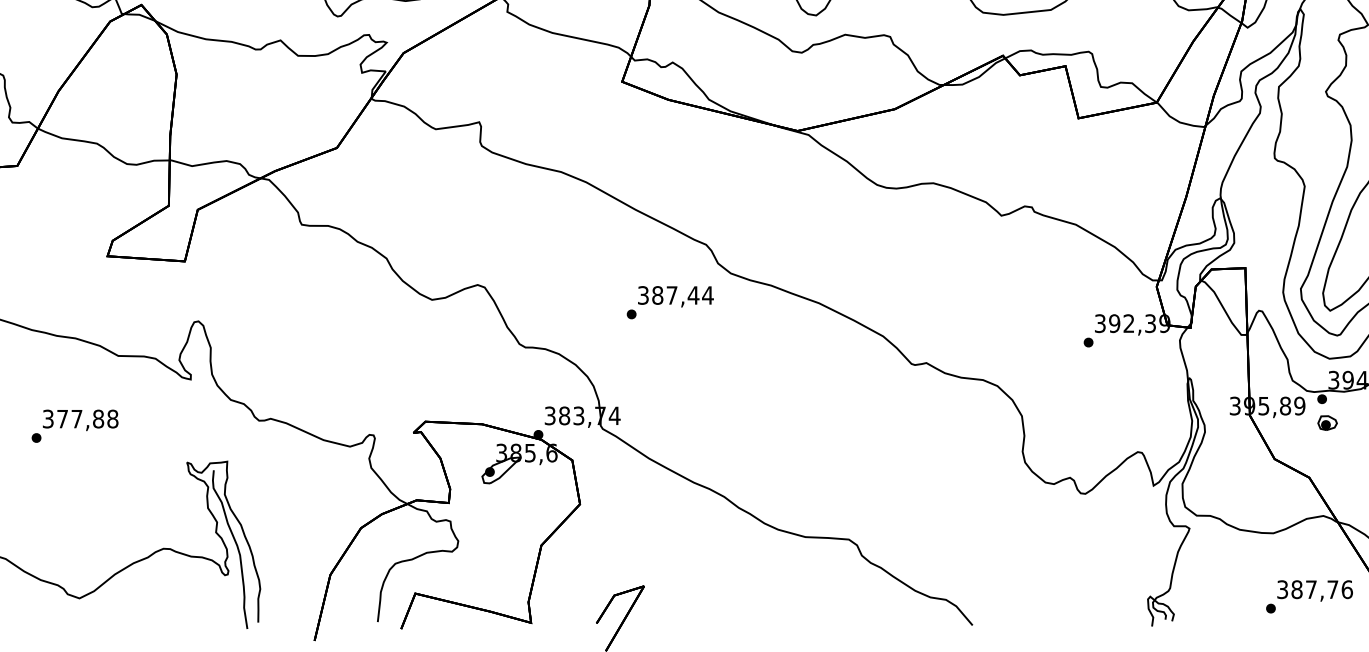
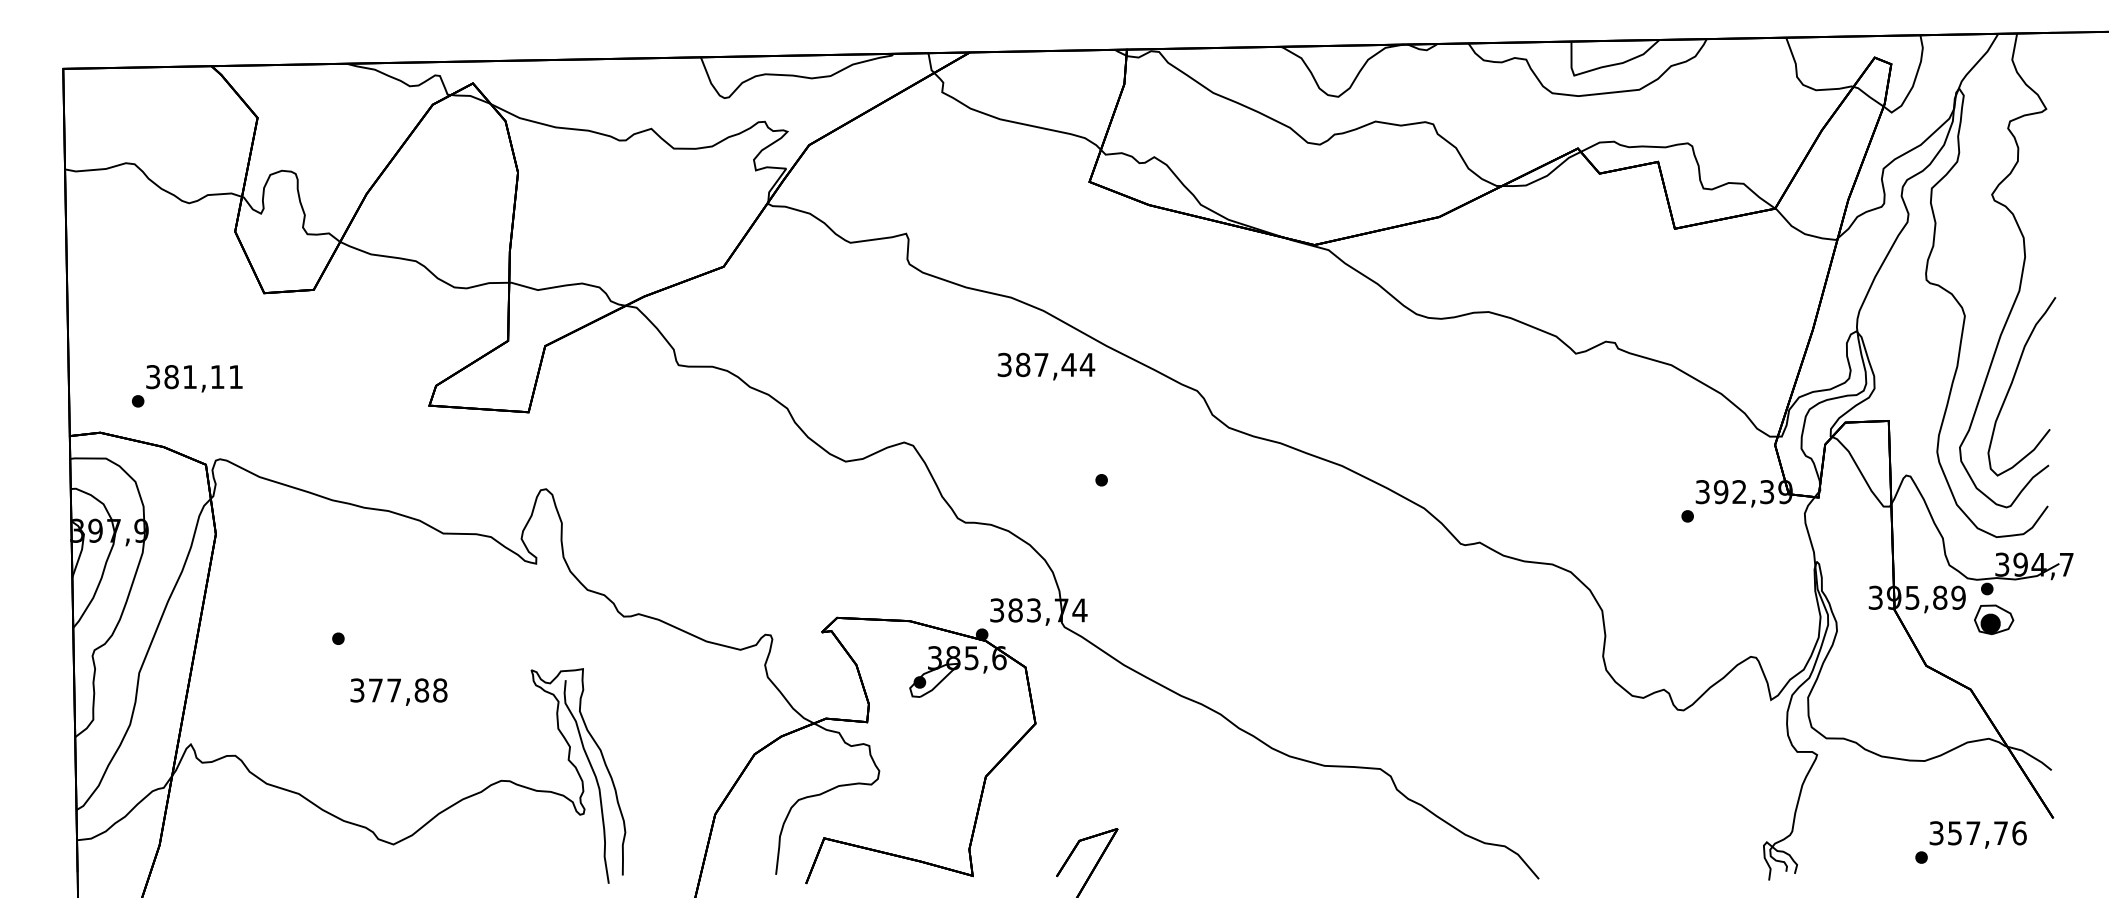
text: (675, 296) -> (1046, 366), moved
text: (80, 419) -> (398, 691), moved
part: (1327, 422) -> (1994, 619), size x1.6
text: (1296, 589) -> (1954, 833), 387,76 -> 357,76

